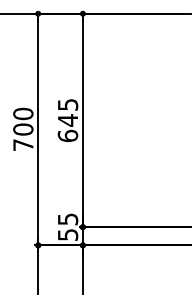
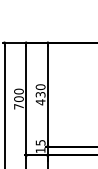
text: (67, 119) -> (40, 94), 645 -> 430
text: (67, 235) -> (40, 150), 55 -> 15

